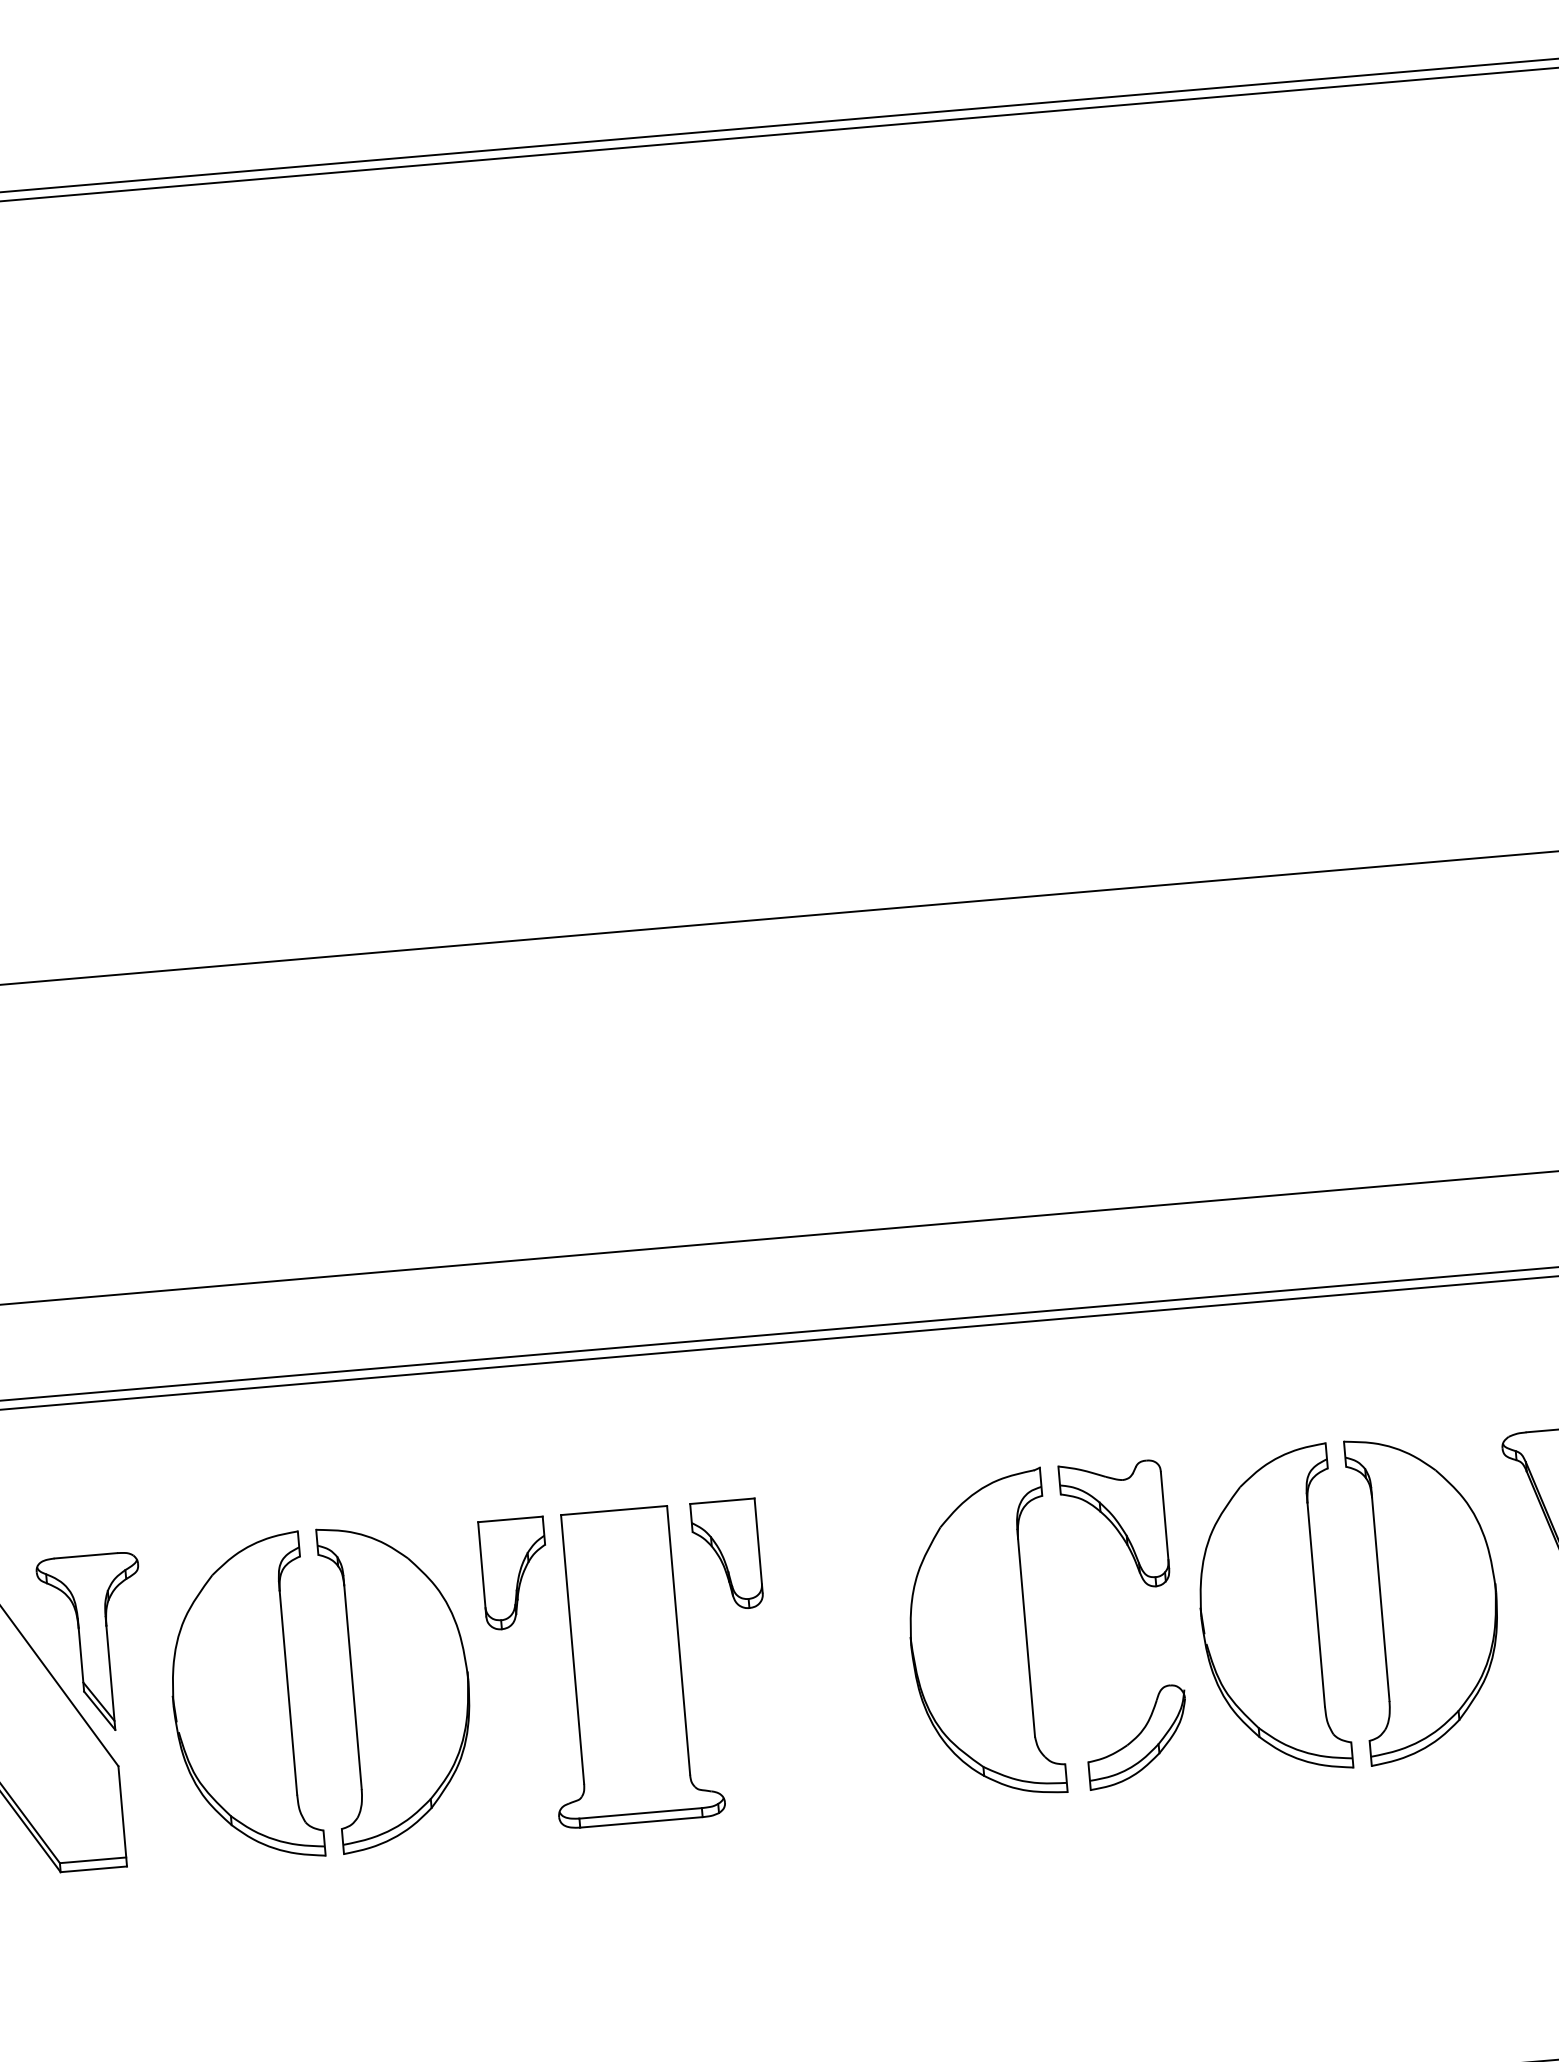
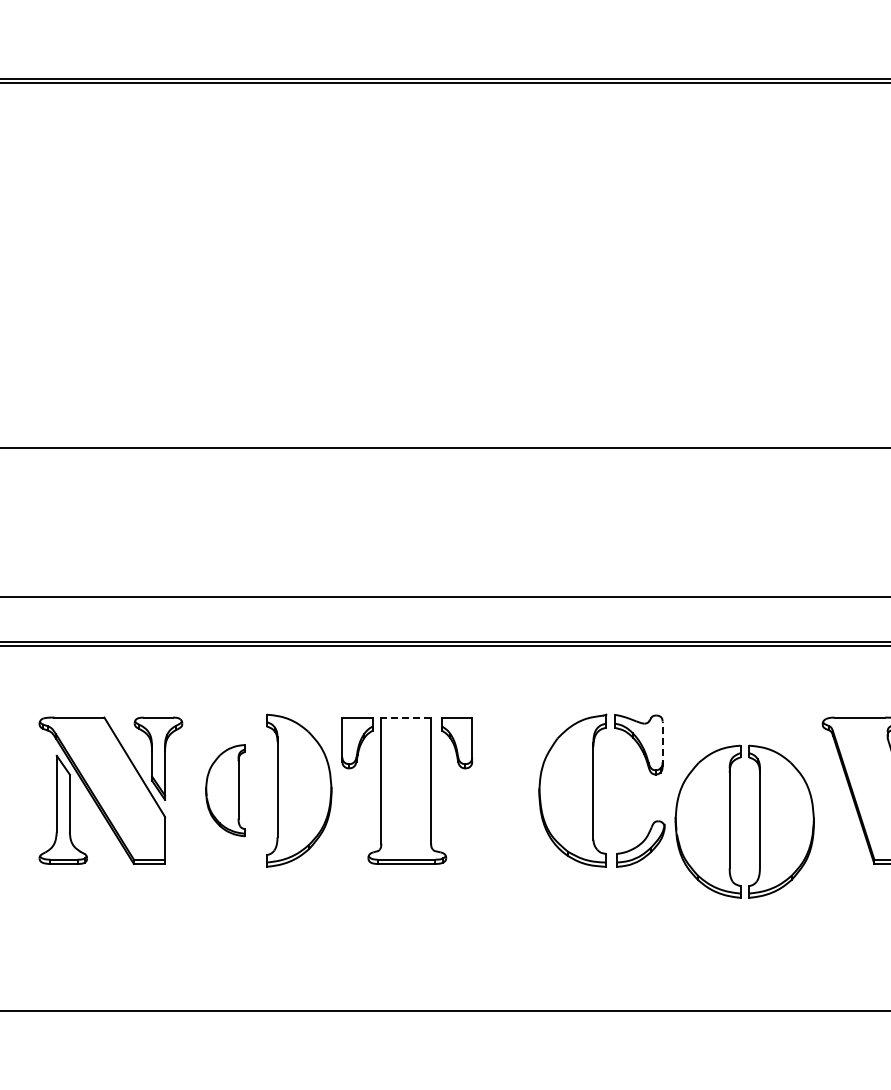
line: (614, 1510) -> (406, 717), solid -> dashed
line: (1164, 1521) -> (662, 744), solid -> dashed
part: (1318, 1606) -> (730, 821), moved
part: (242, 1698) -> (225, 790), size x0.6

